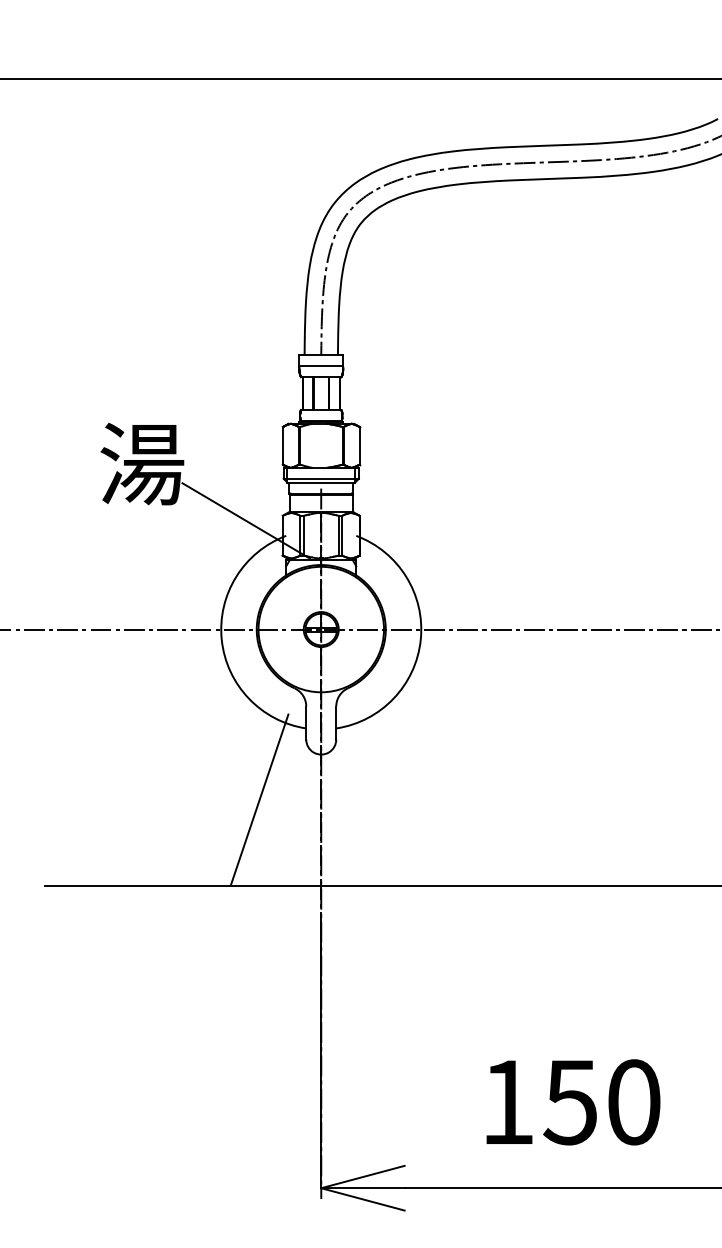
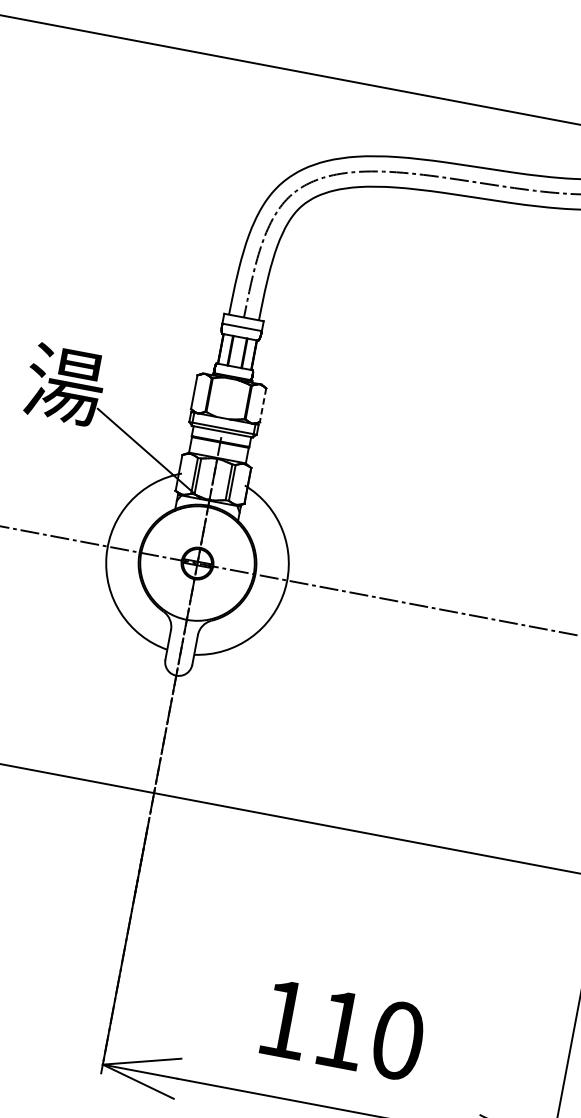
line: (359, 445) -> (263, 404), solid -> dashed
line: (259, 799) -> (113, 705), removed
text: (569, 1102) -> (340, 1029), 150 -> 110

